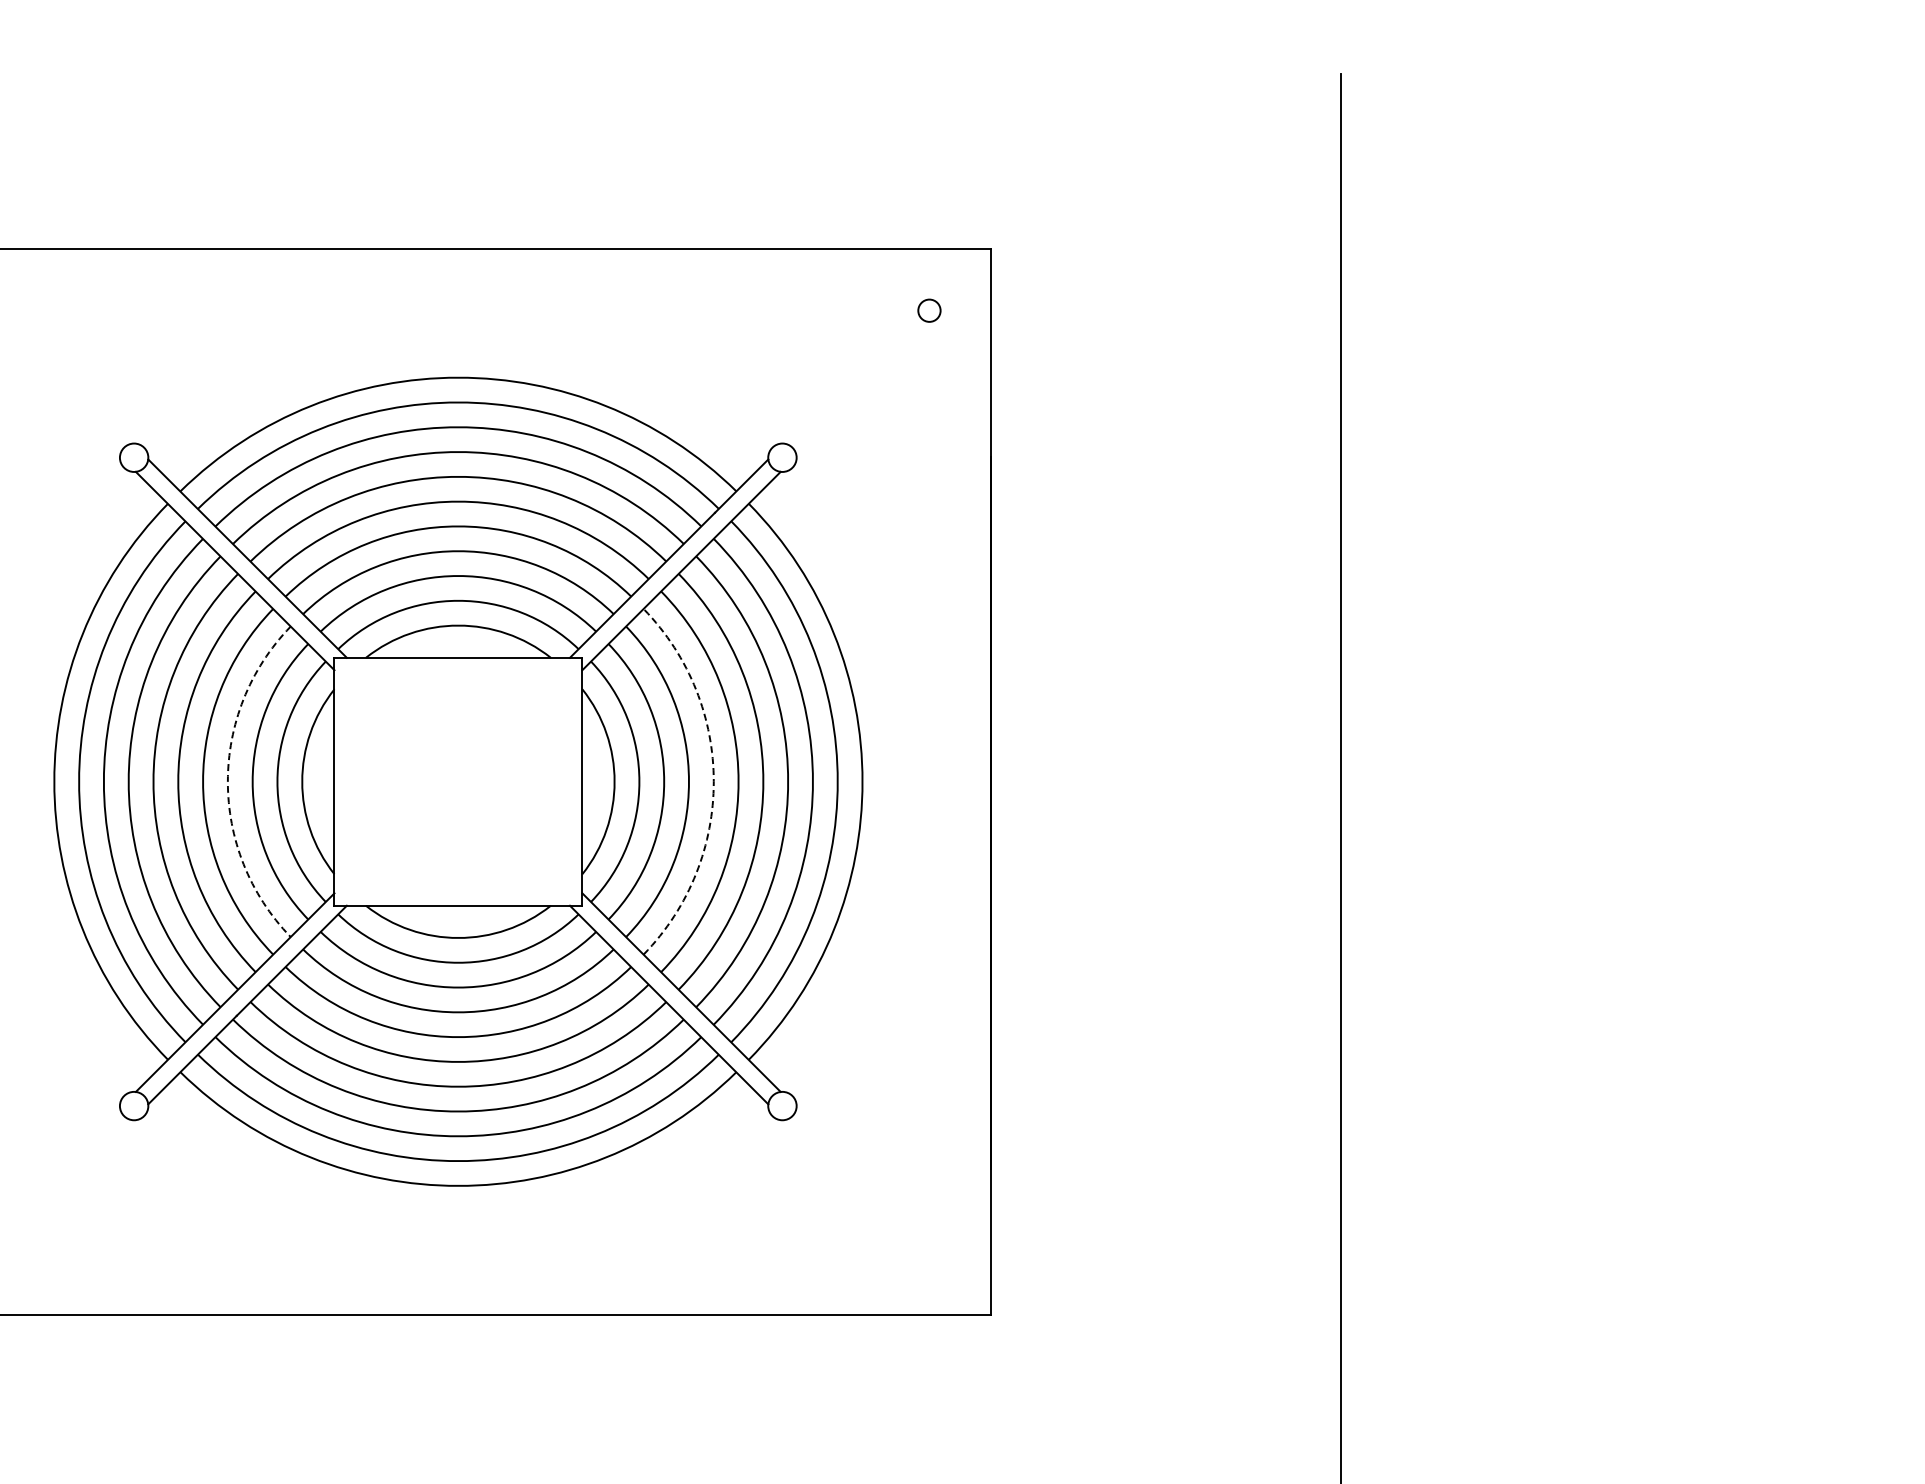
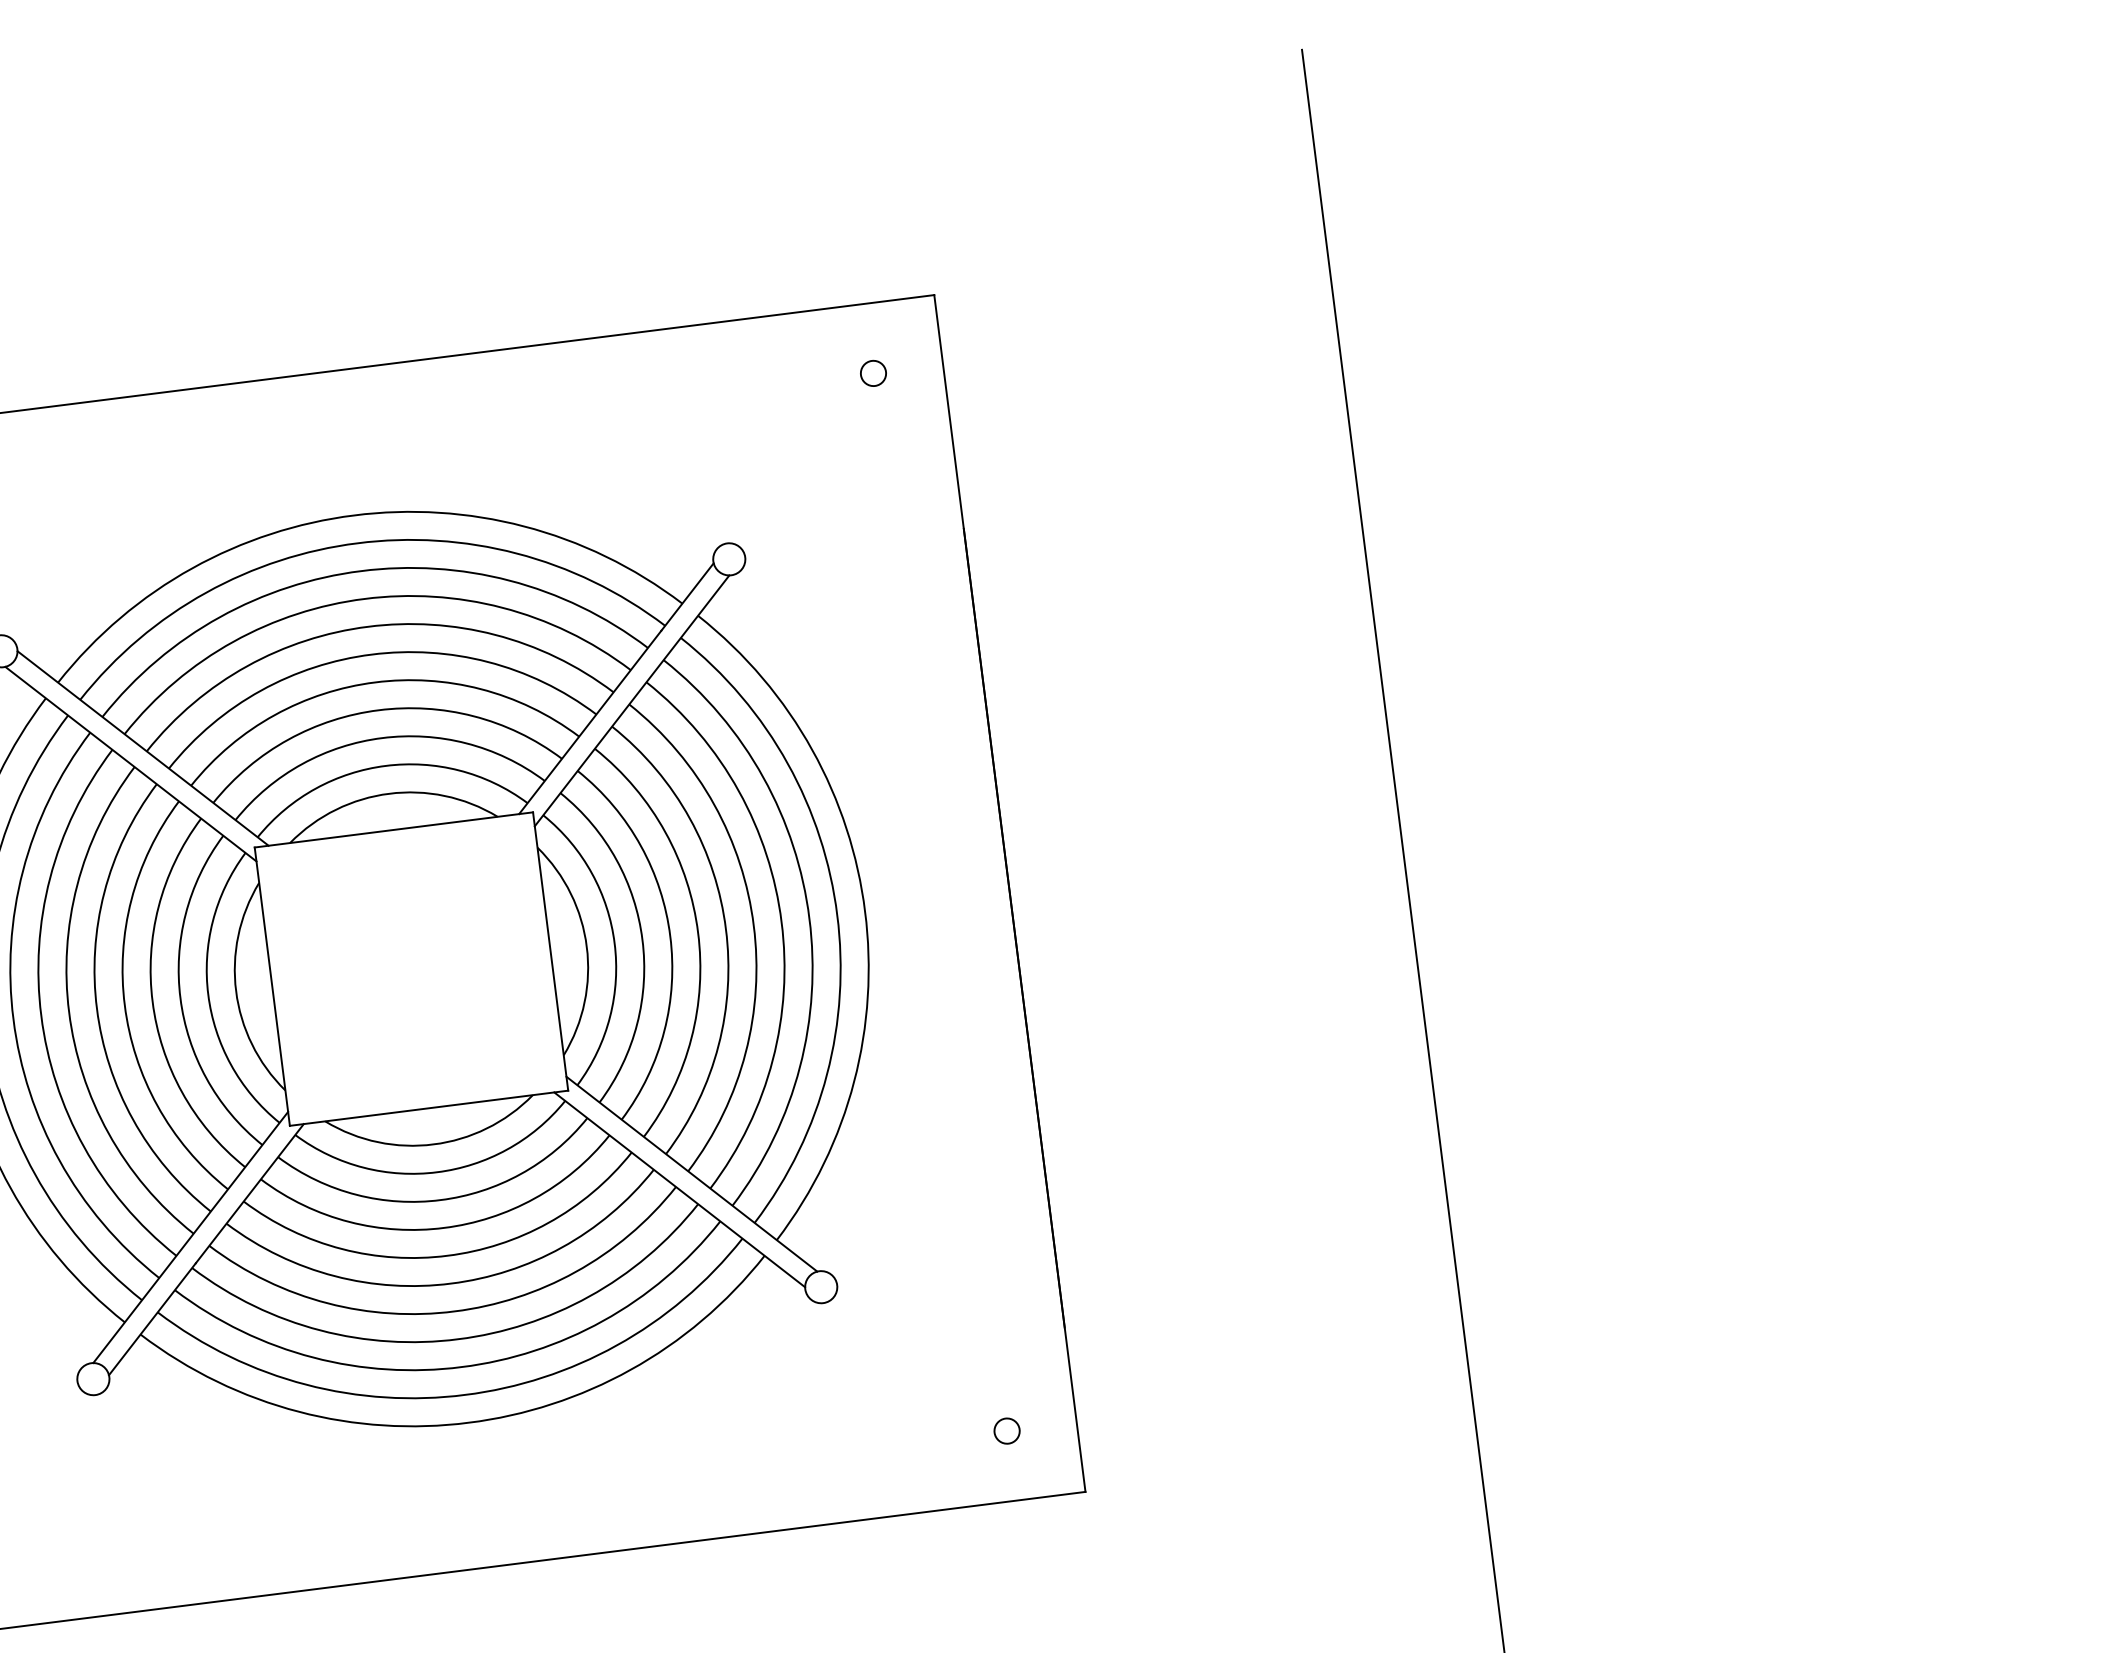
arc: (227, 781) -> (152, 1001), dashed -> solid
arc: (713, 781) -> (697, 932), dashed -> solid
circle: (929, 1252) -> (1007, 1430), added

